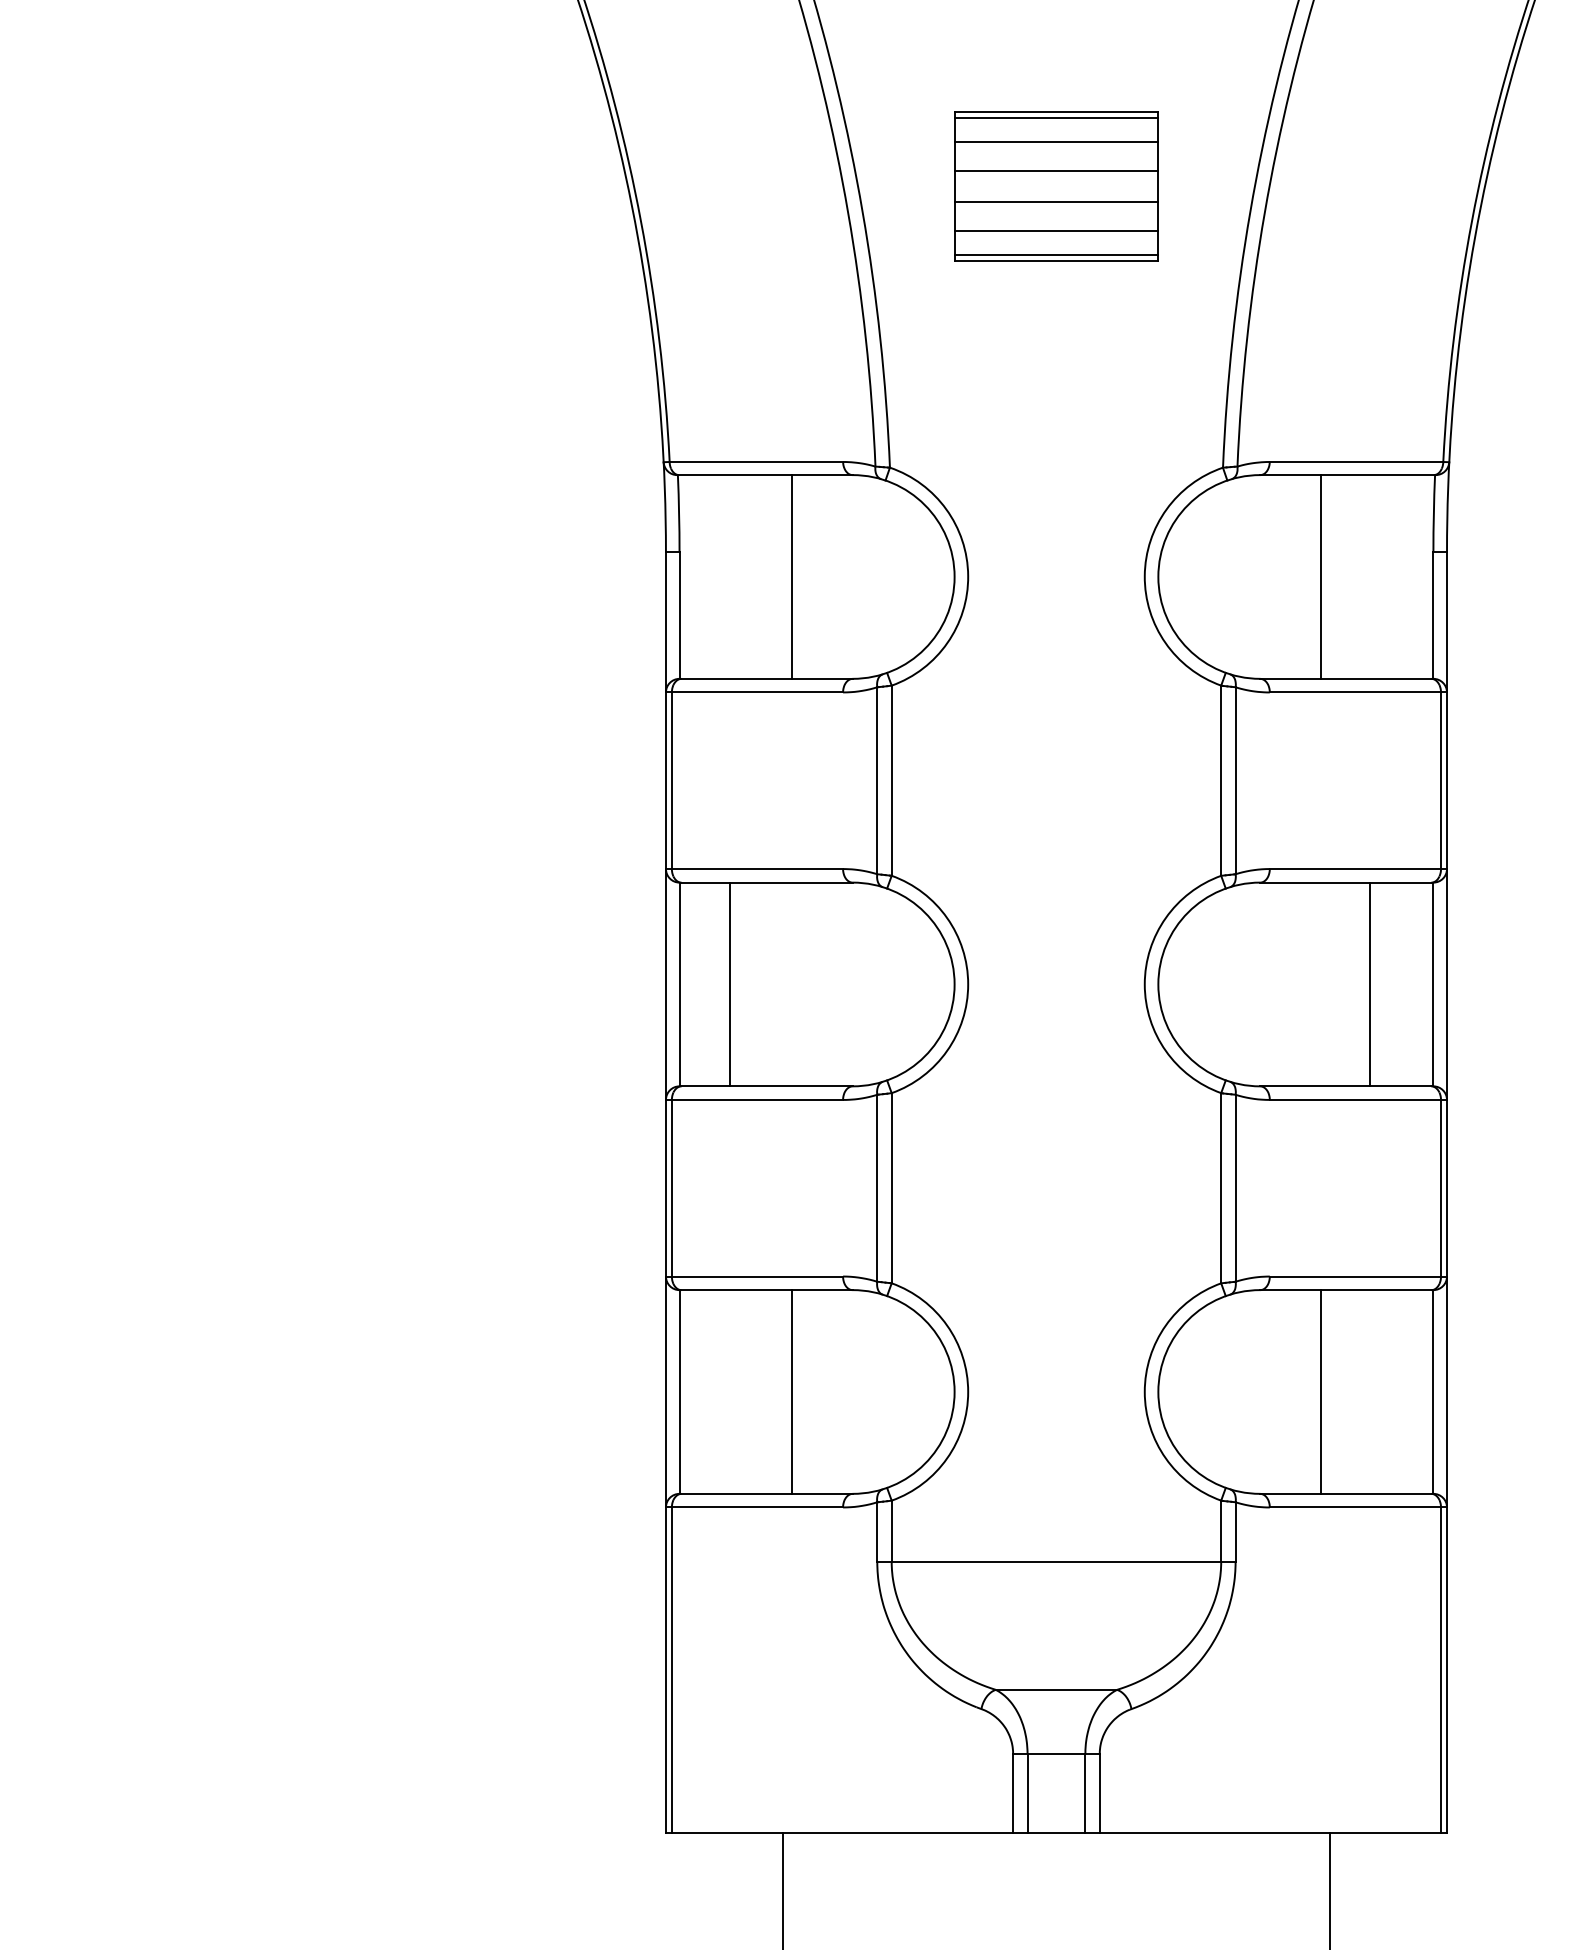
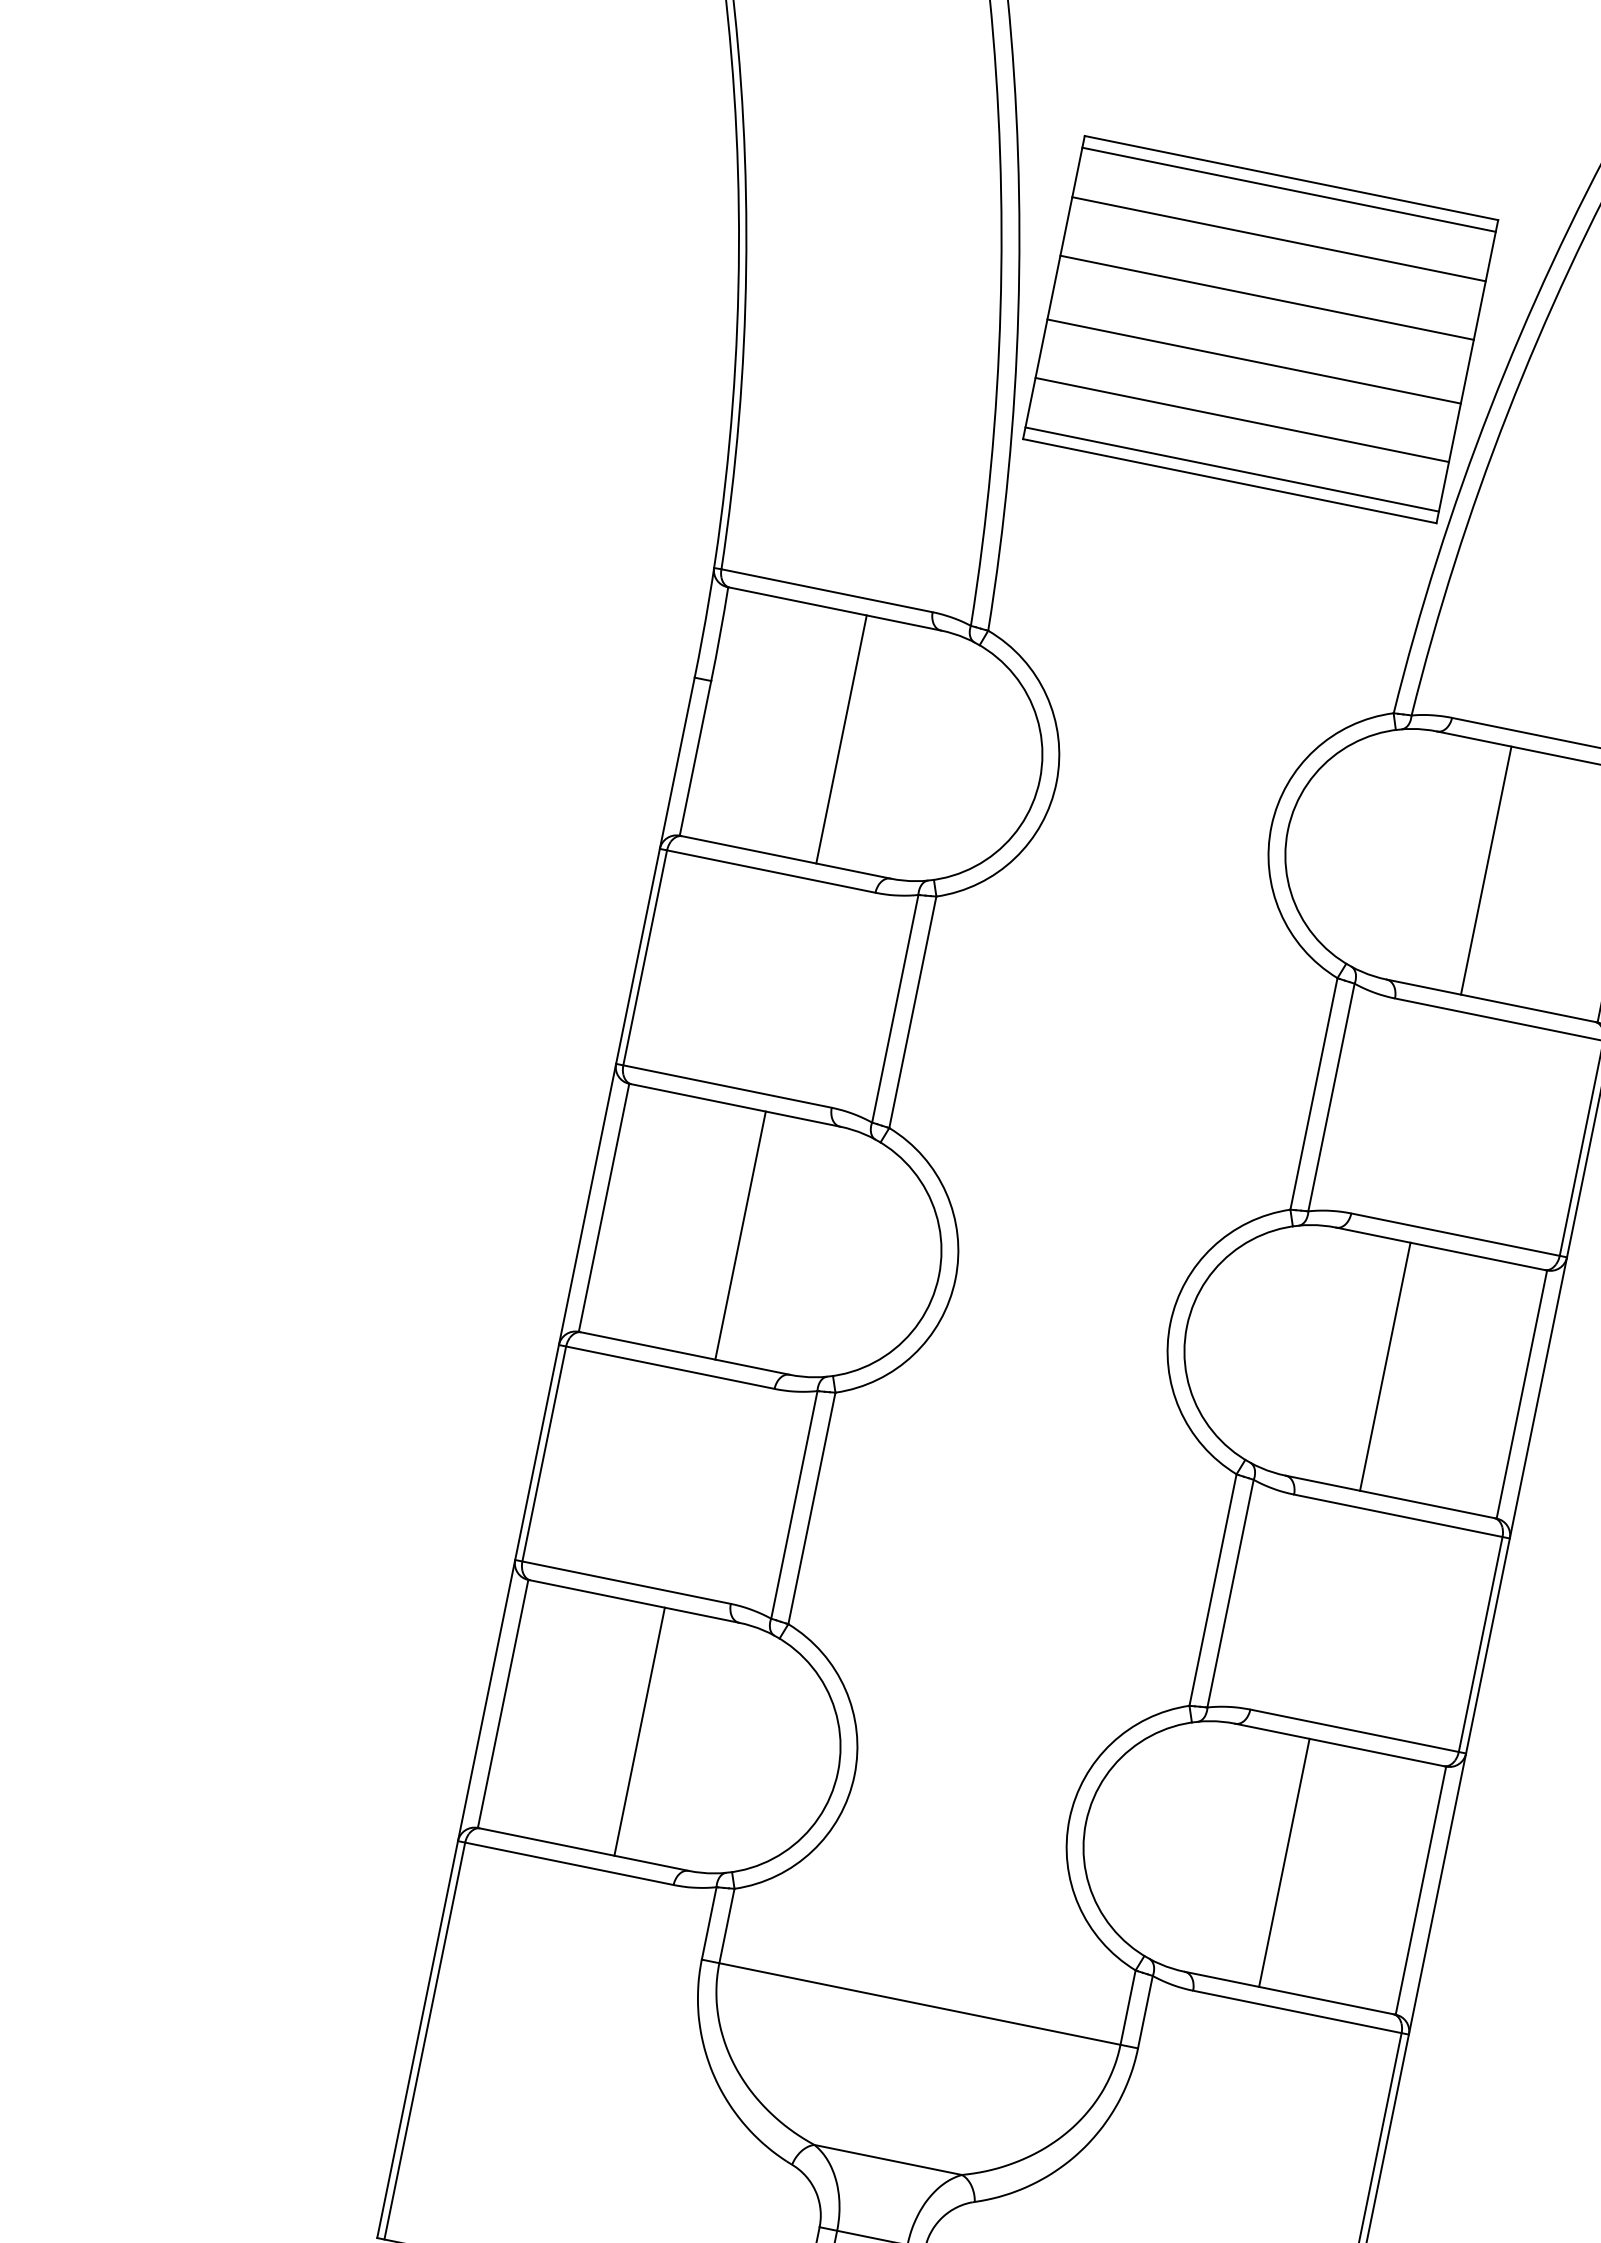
part: (1056, 186) -> (1260, 329), size x1.67
line: (729, 984) -> (740, 1235), moved
line: (1370, 984) -> (1385, 1366), moved

